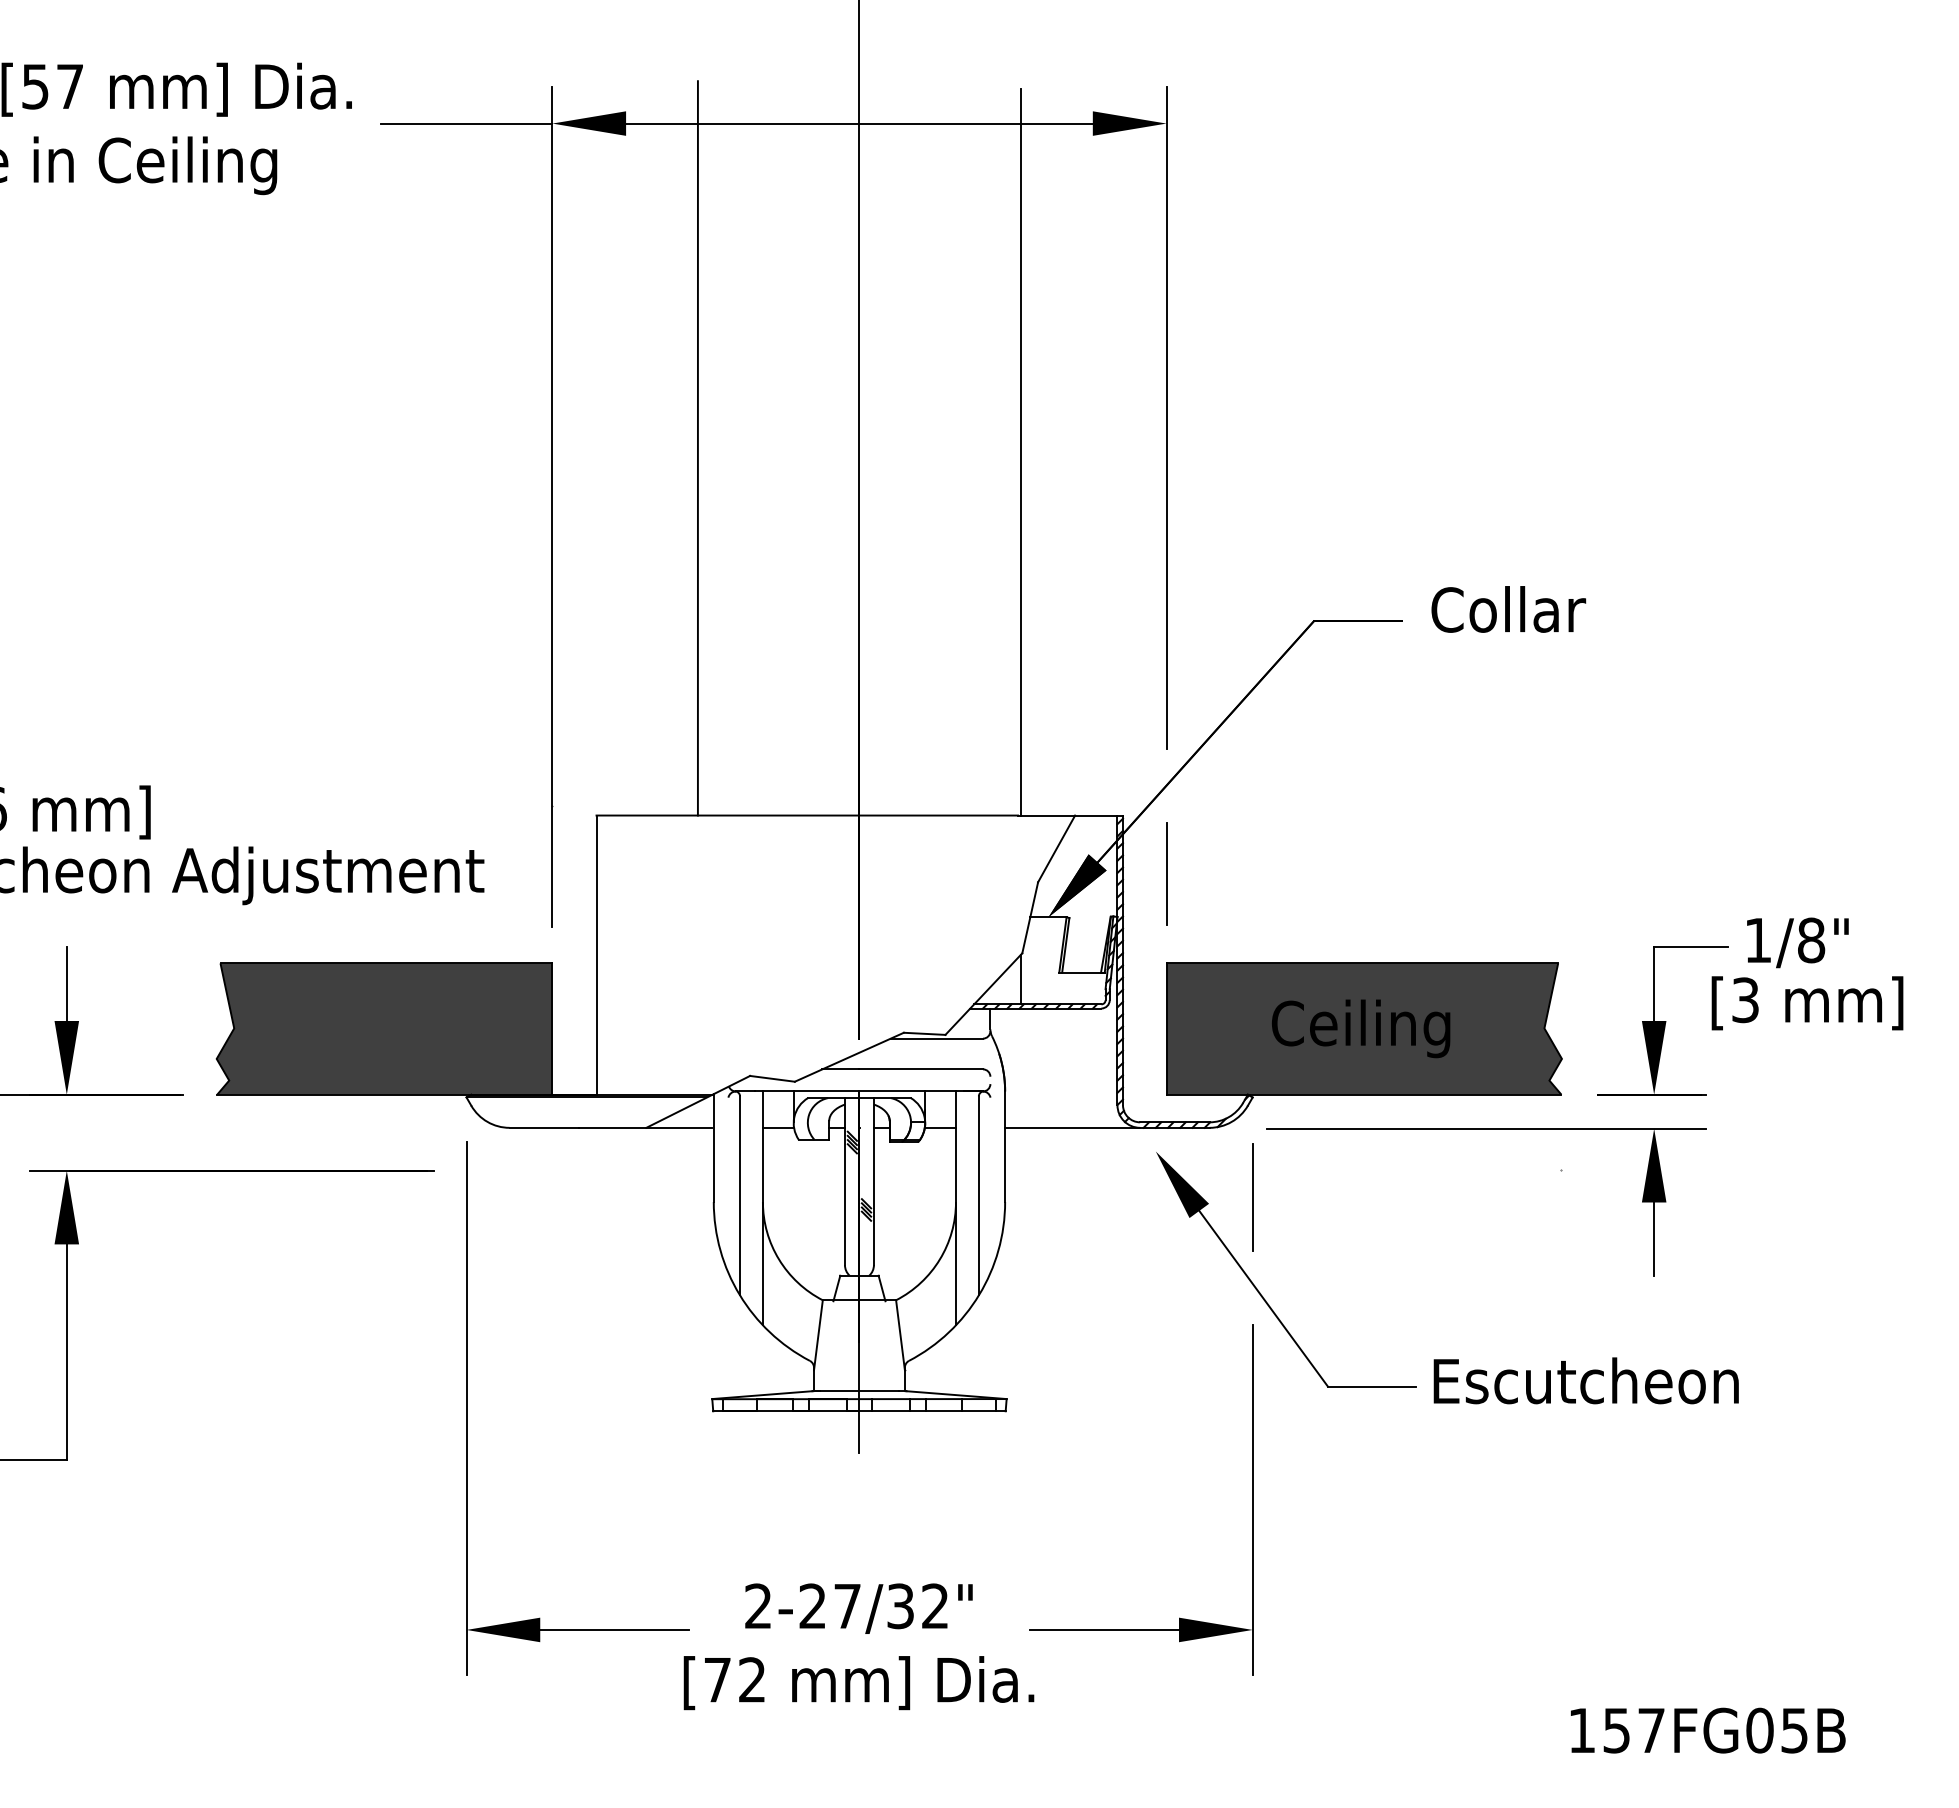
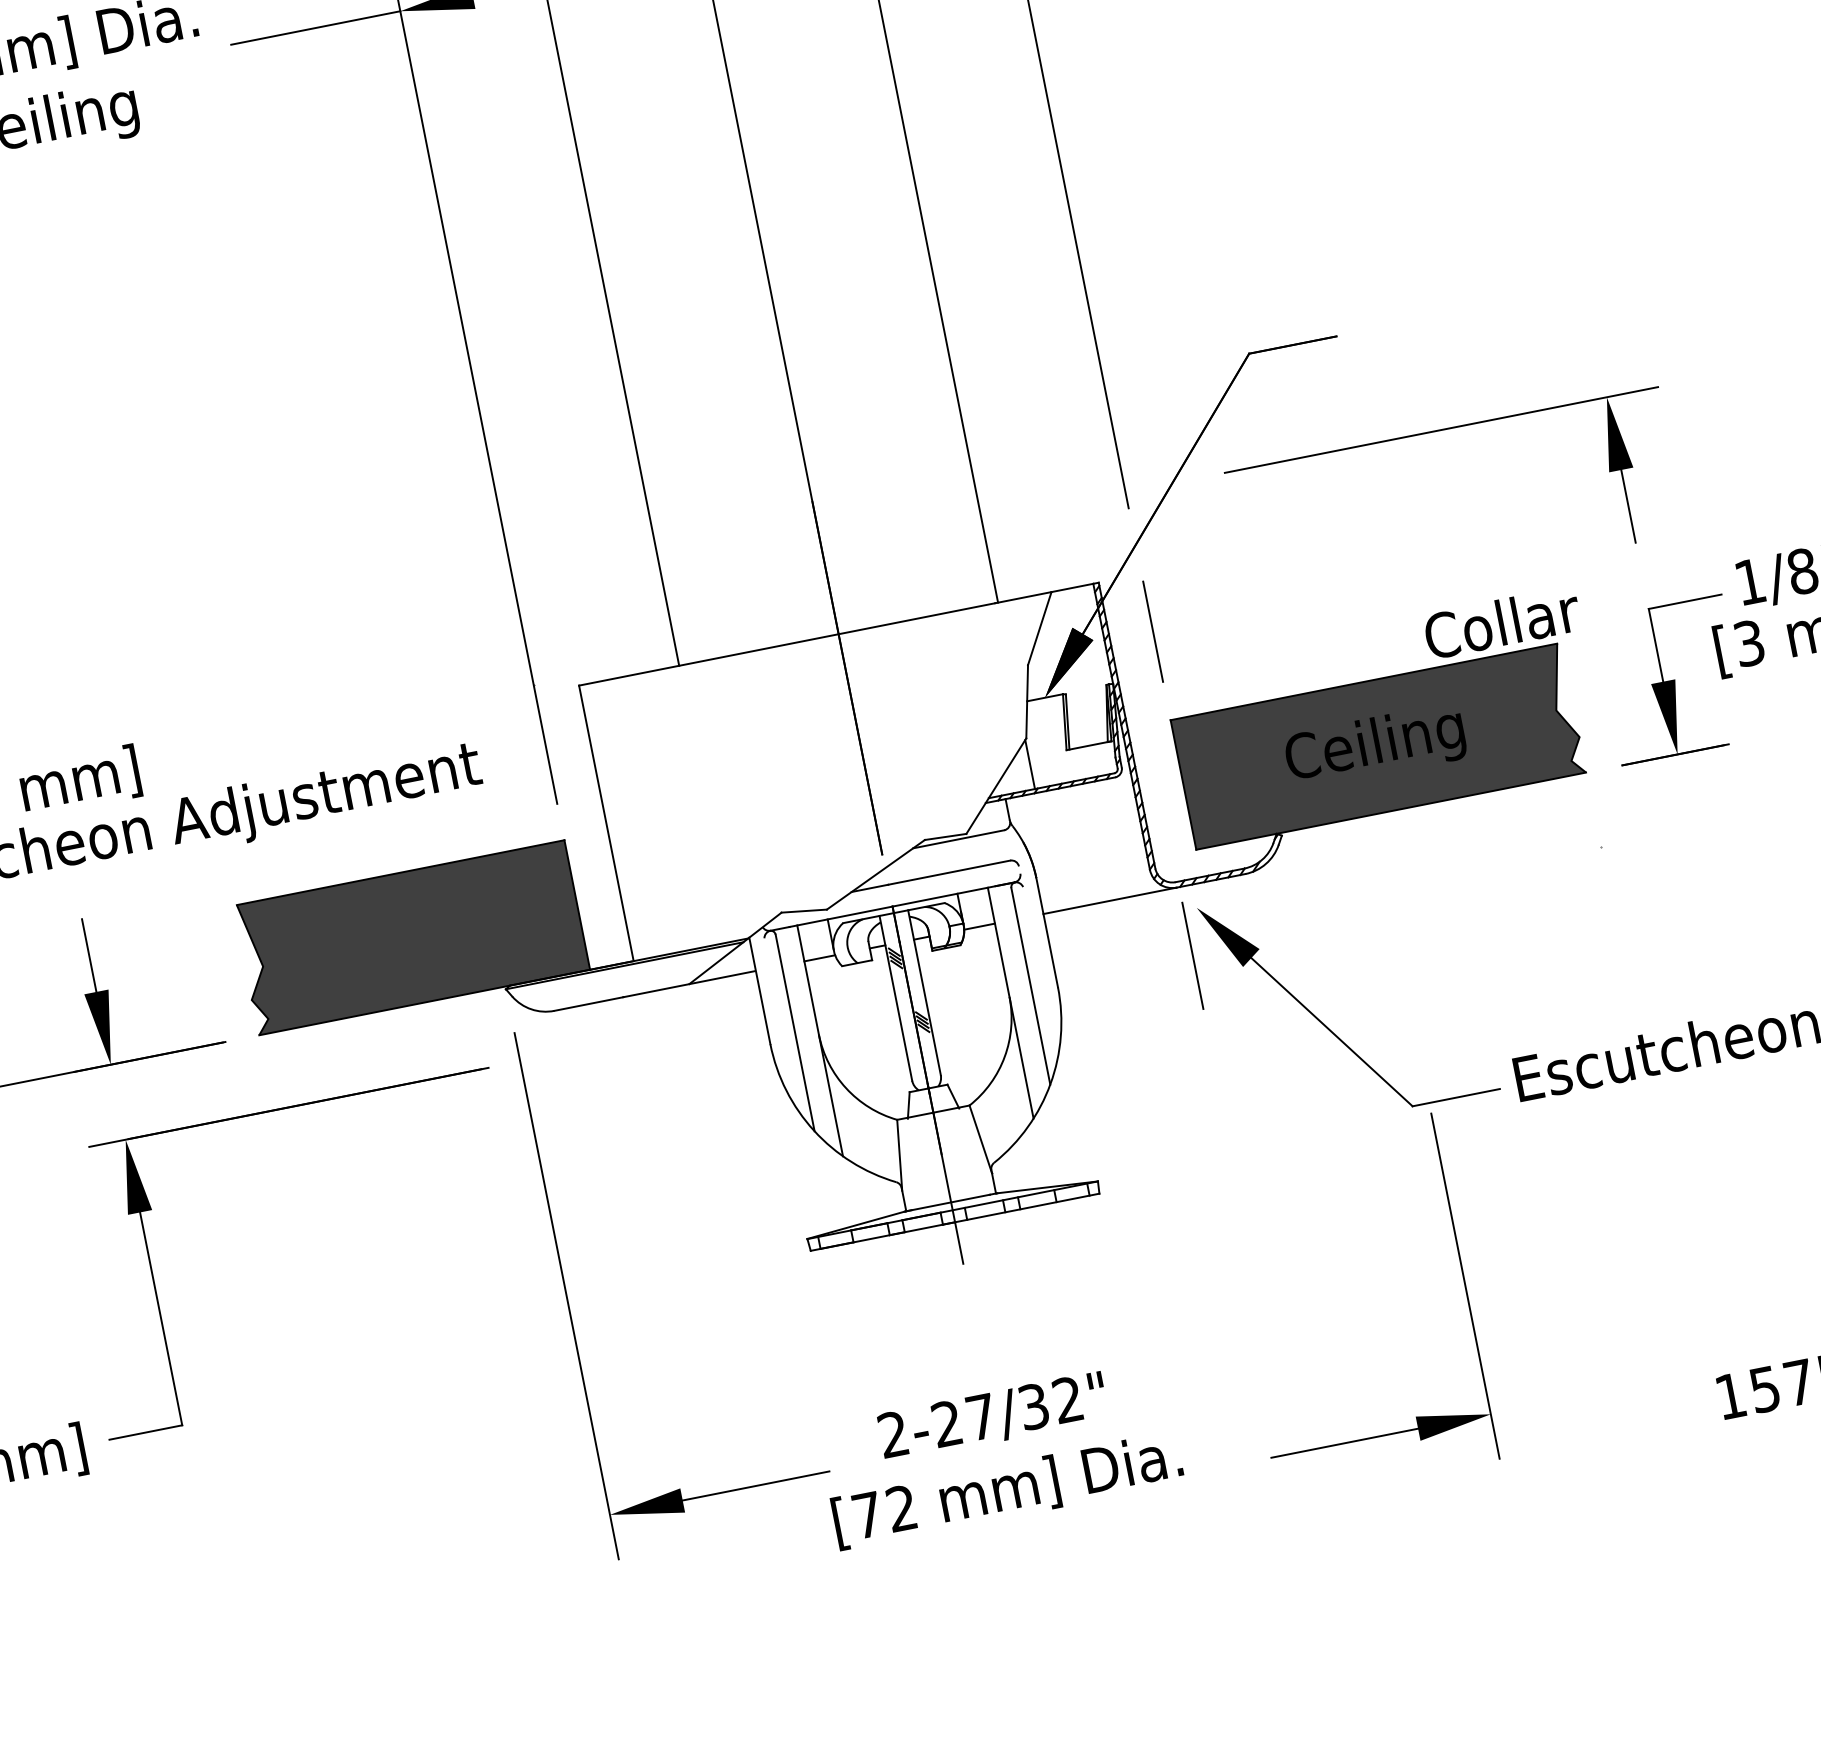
text: (1508, 609) -> (1502, 622), moved
part: (1486, 1129) -> (1441, 430), moved
line: (1252, 1197) -> (1192, 955), moved
part: (1252, 1499) -> (1465, 1285), moved

